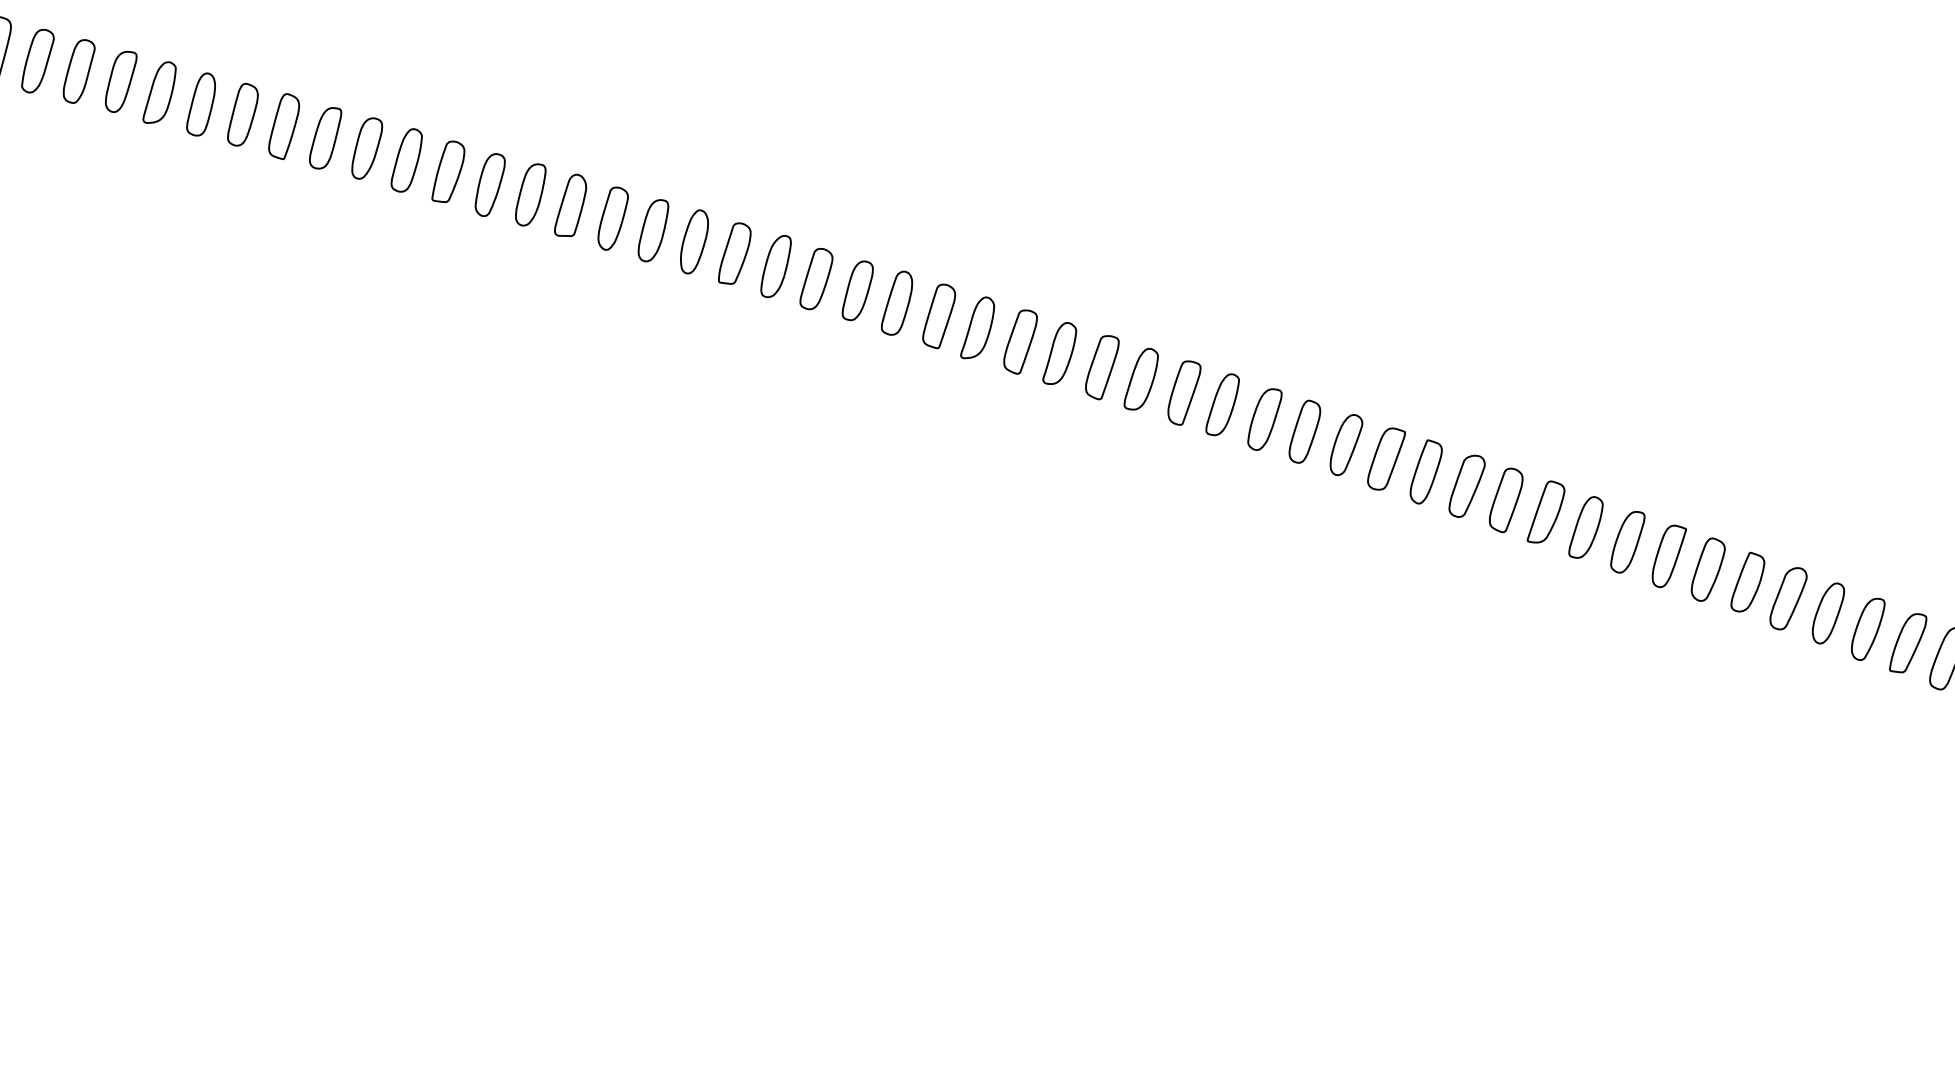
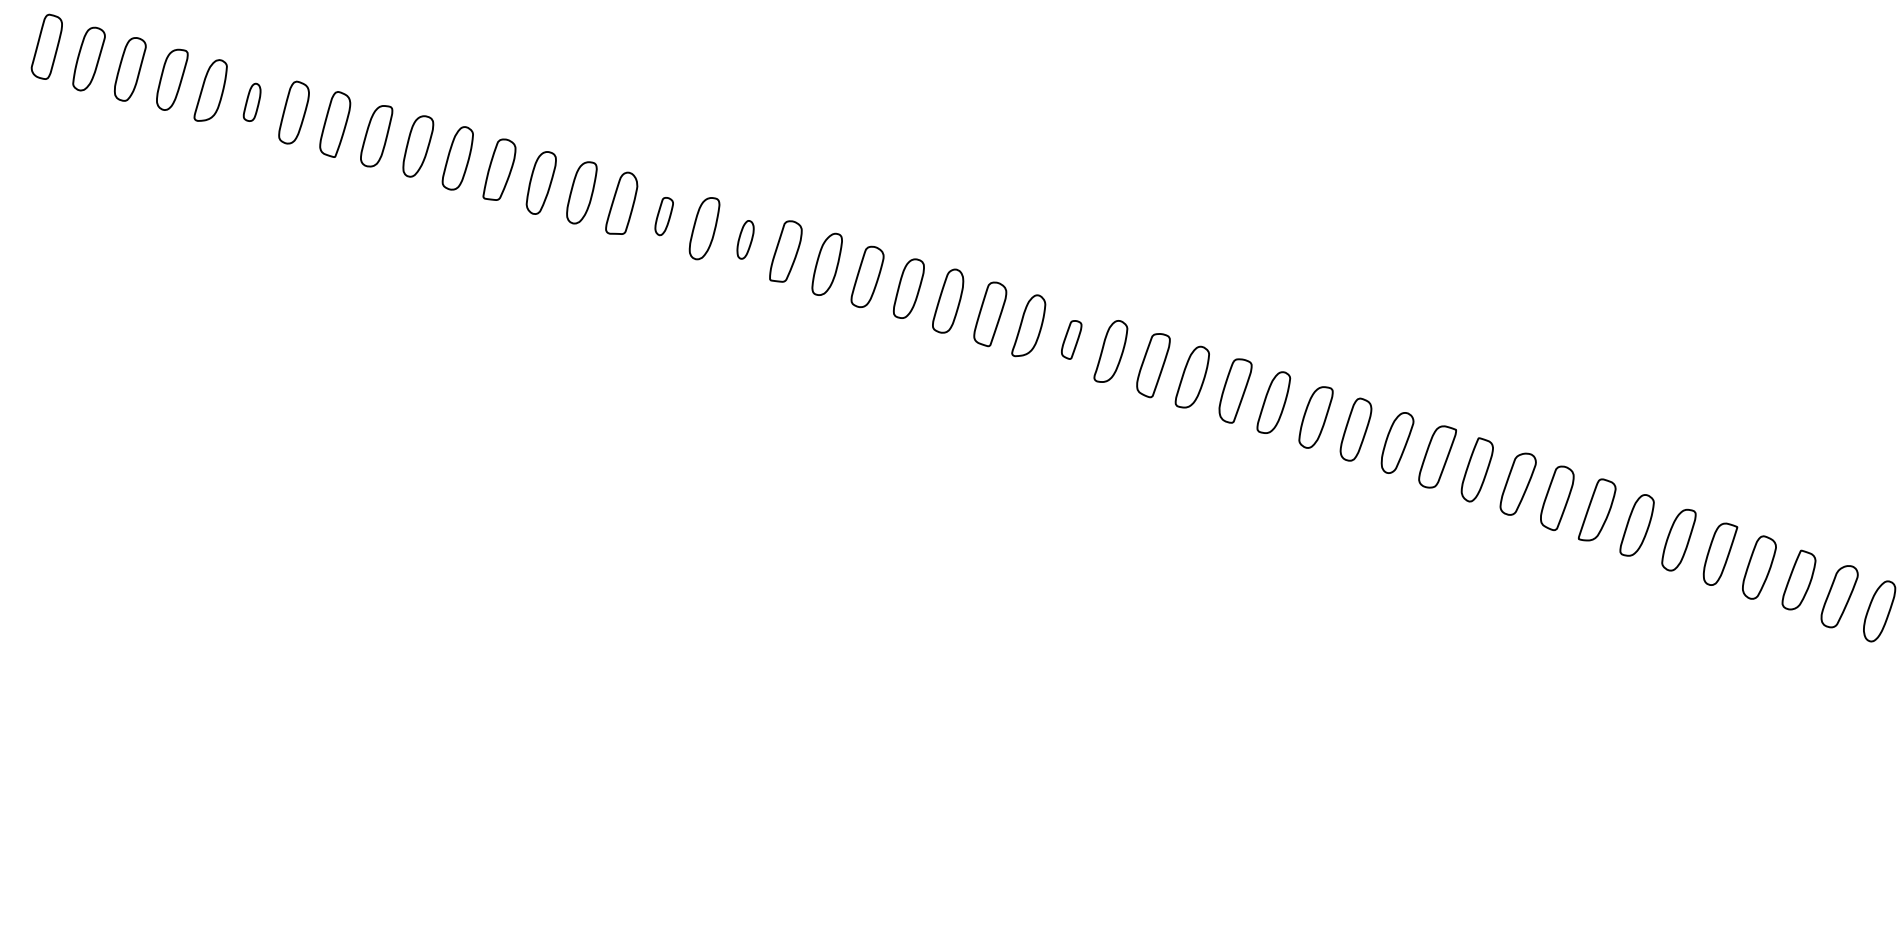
part: (200, 104) -> (251, 102), size x0.6
part: (612, 218) -> (663, 216), size x0.6
part: (694, 241) -> (745, 239), size x0.6
part: (1020, 341) -> (1071, 339), size x0.6

